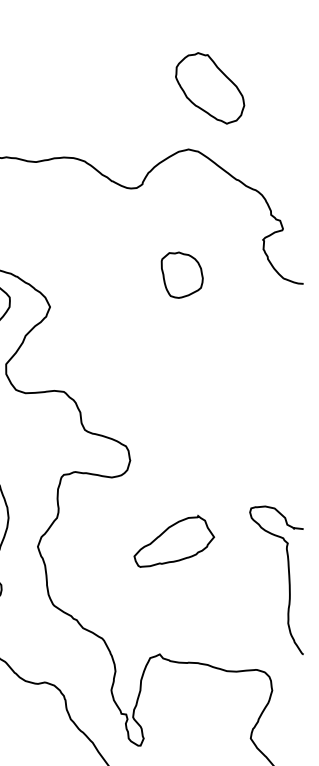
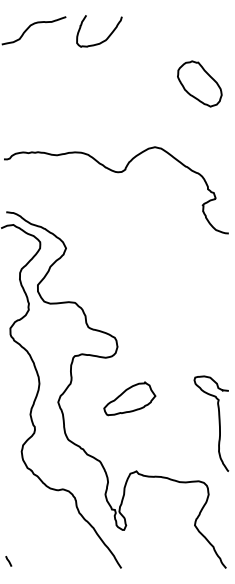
part: (209, 87) -> (199, 83), moved
part: (181, 274) -> (150, 227), removed
part: (173, 540) -> (129, 398), moved

